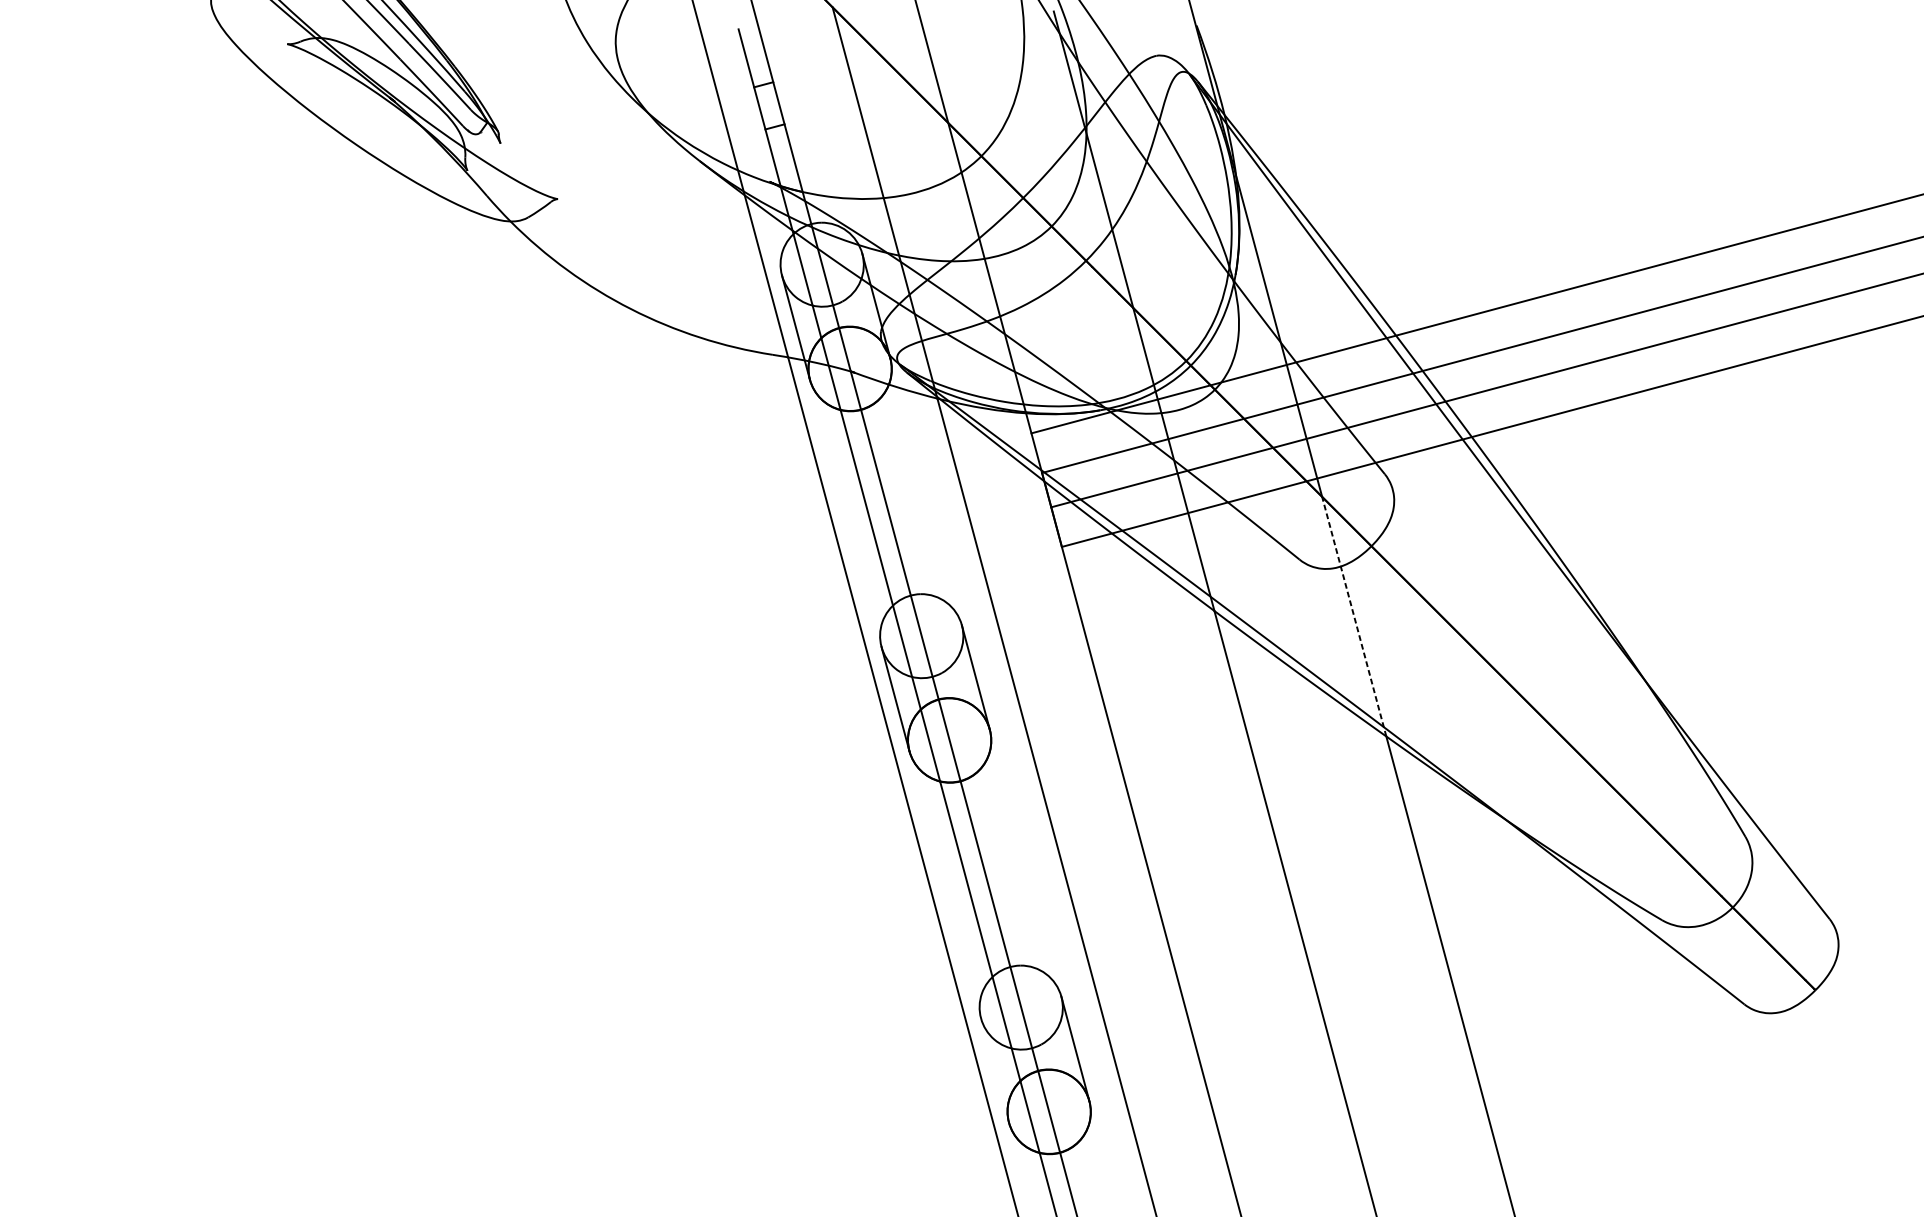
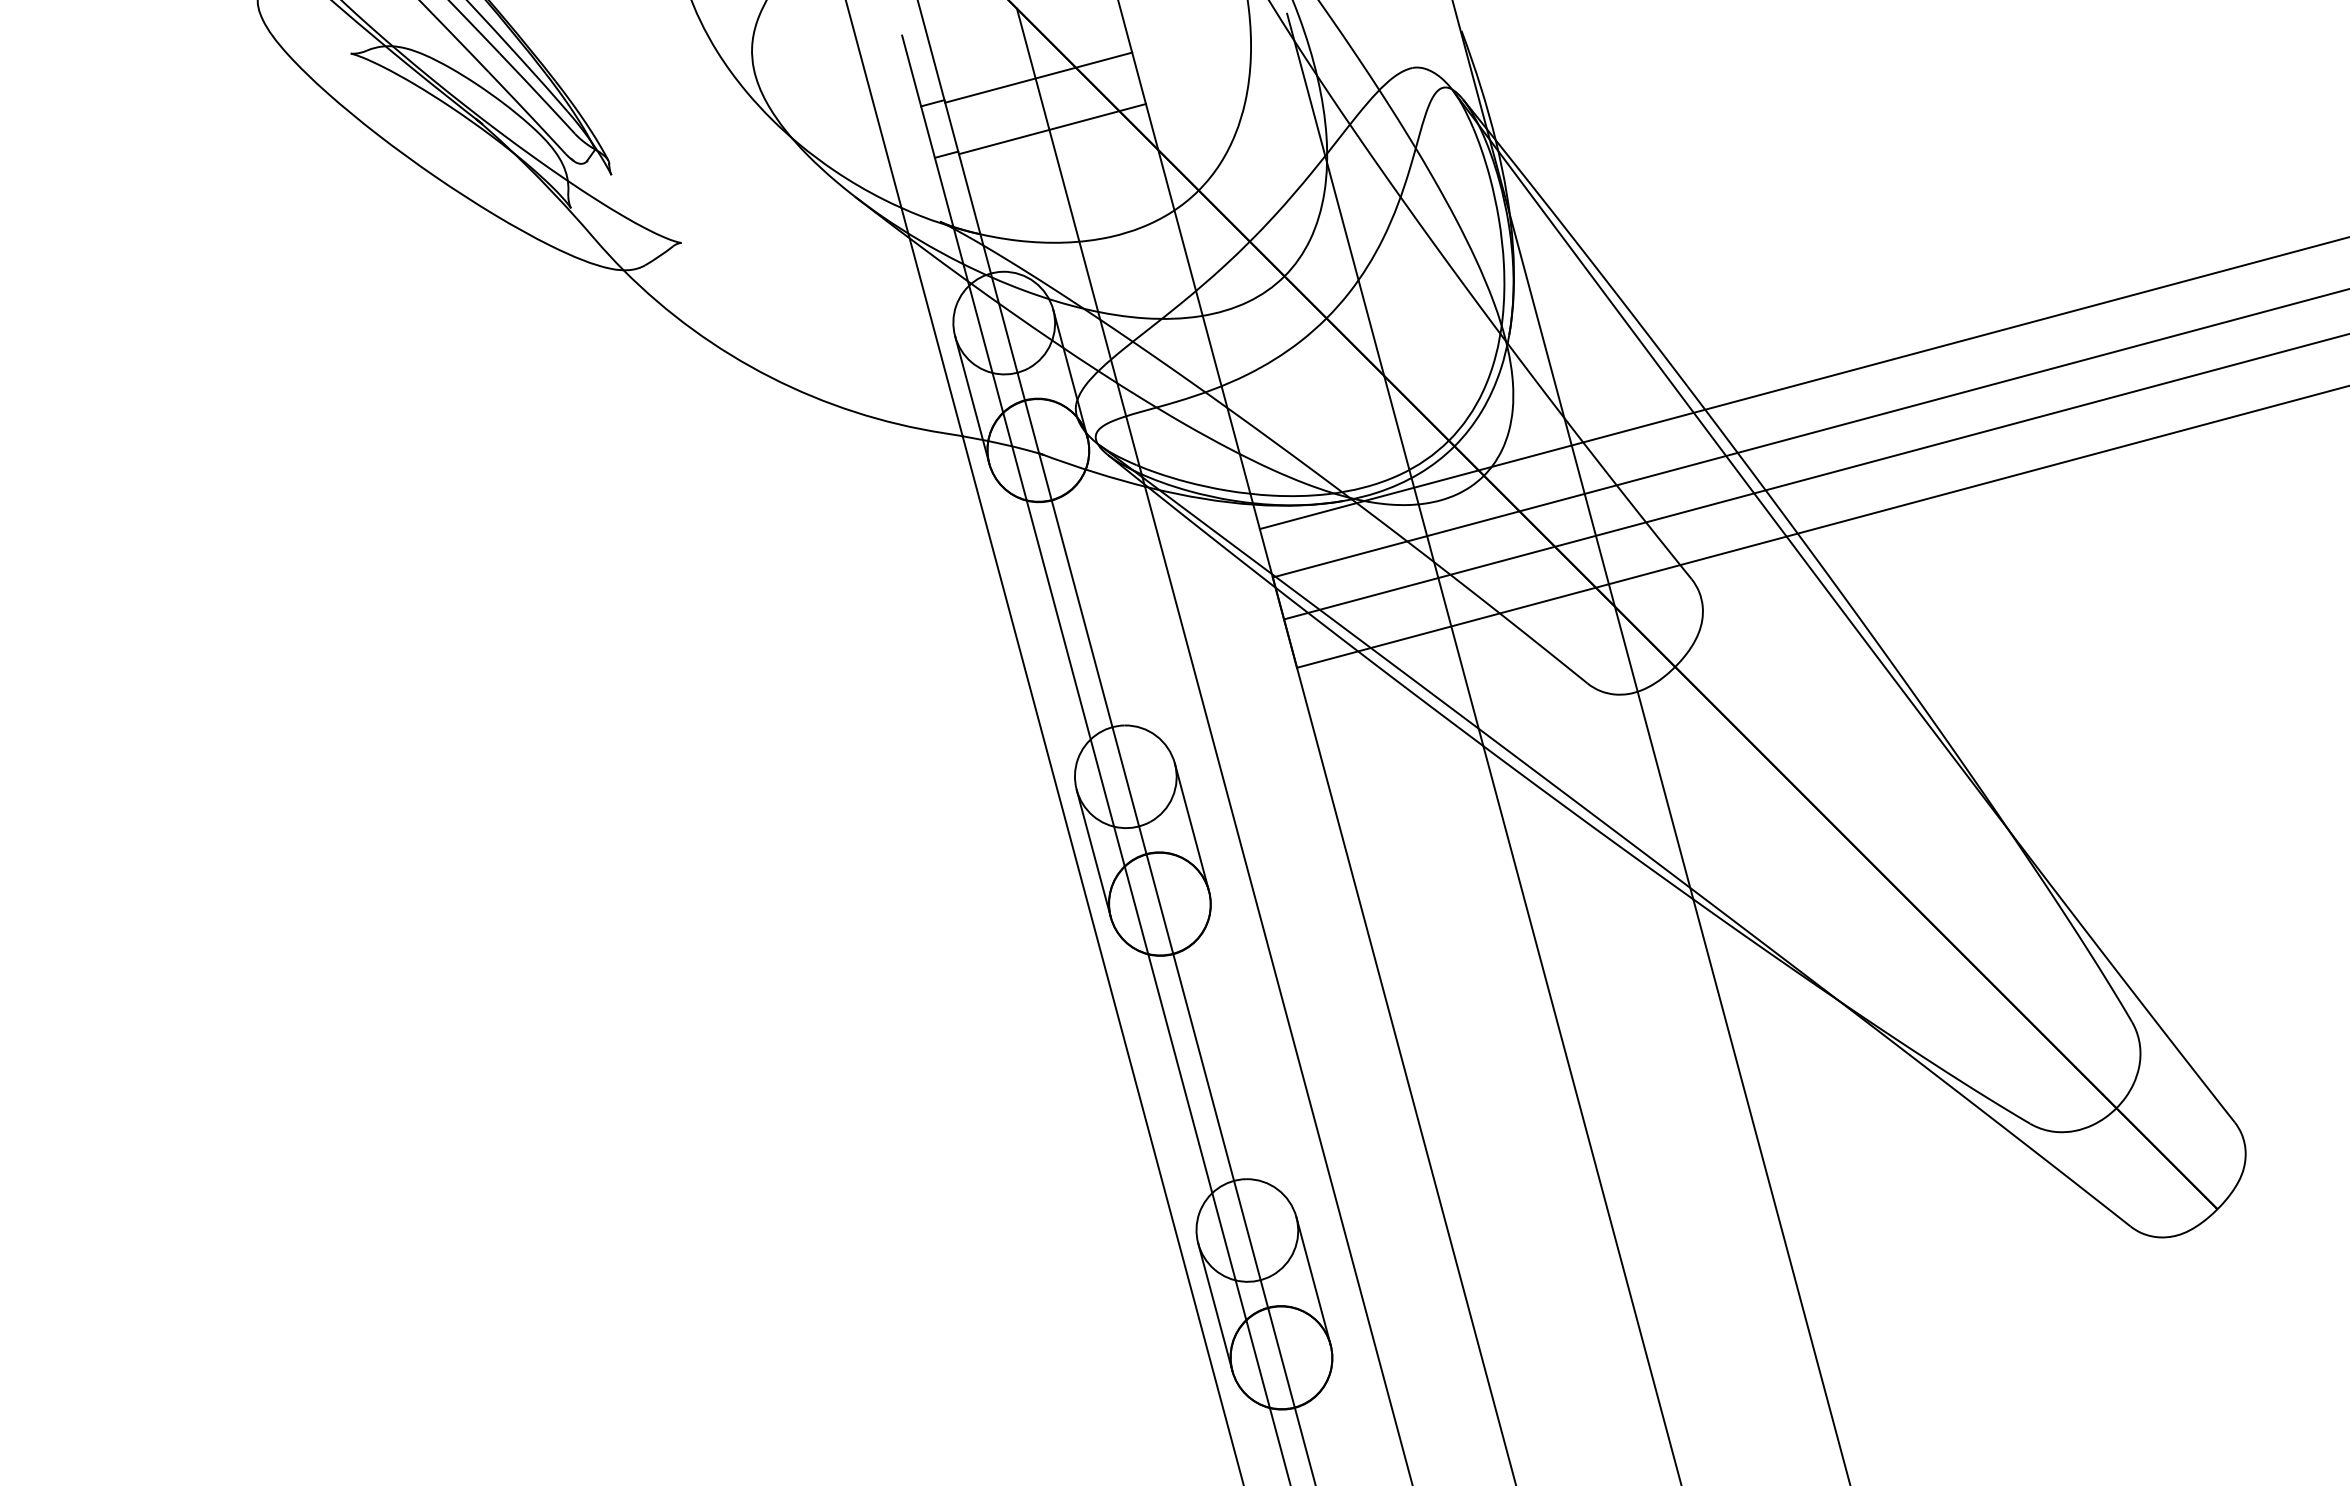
line: (850, 63) -> (1038, 77), added
line: (860, 106) -> (1051, 129), added
line: (1354, 617) -> (1654, 753), dashed -> solid
line: (995, 1069) -> (1215, 1306), added

